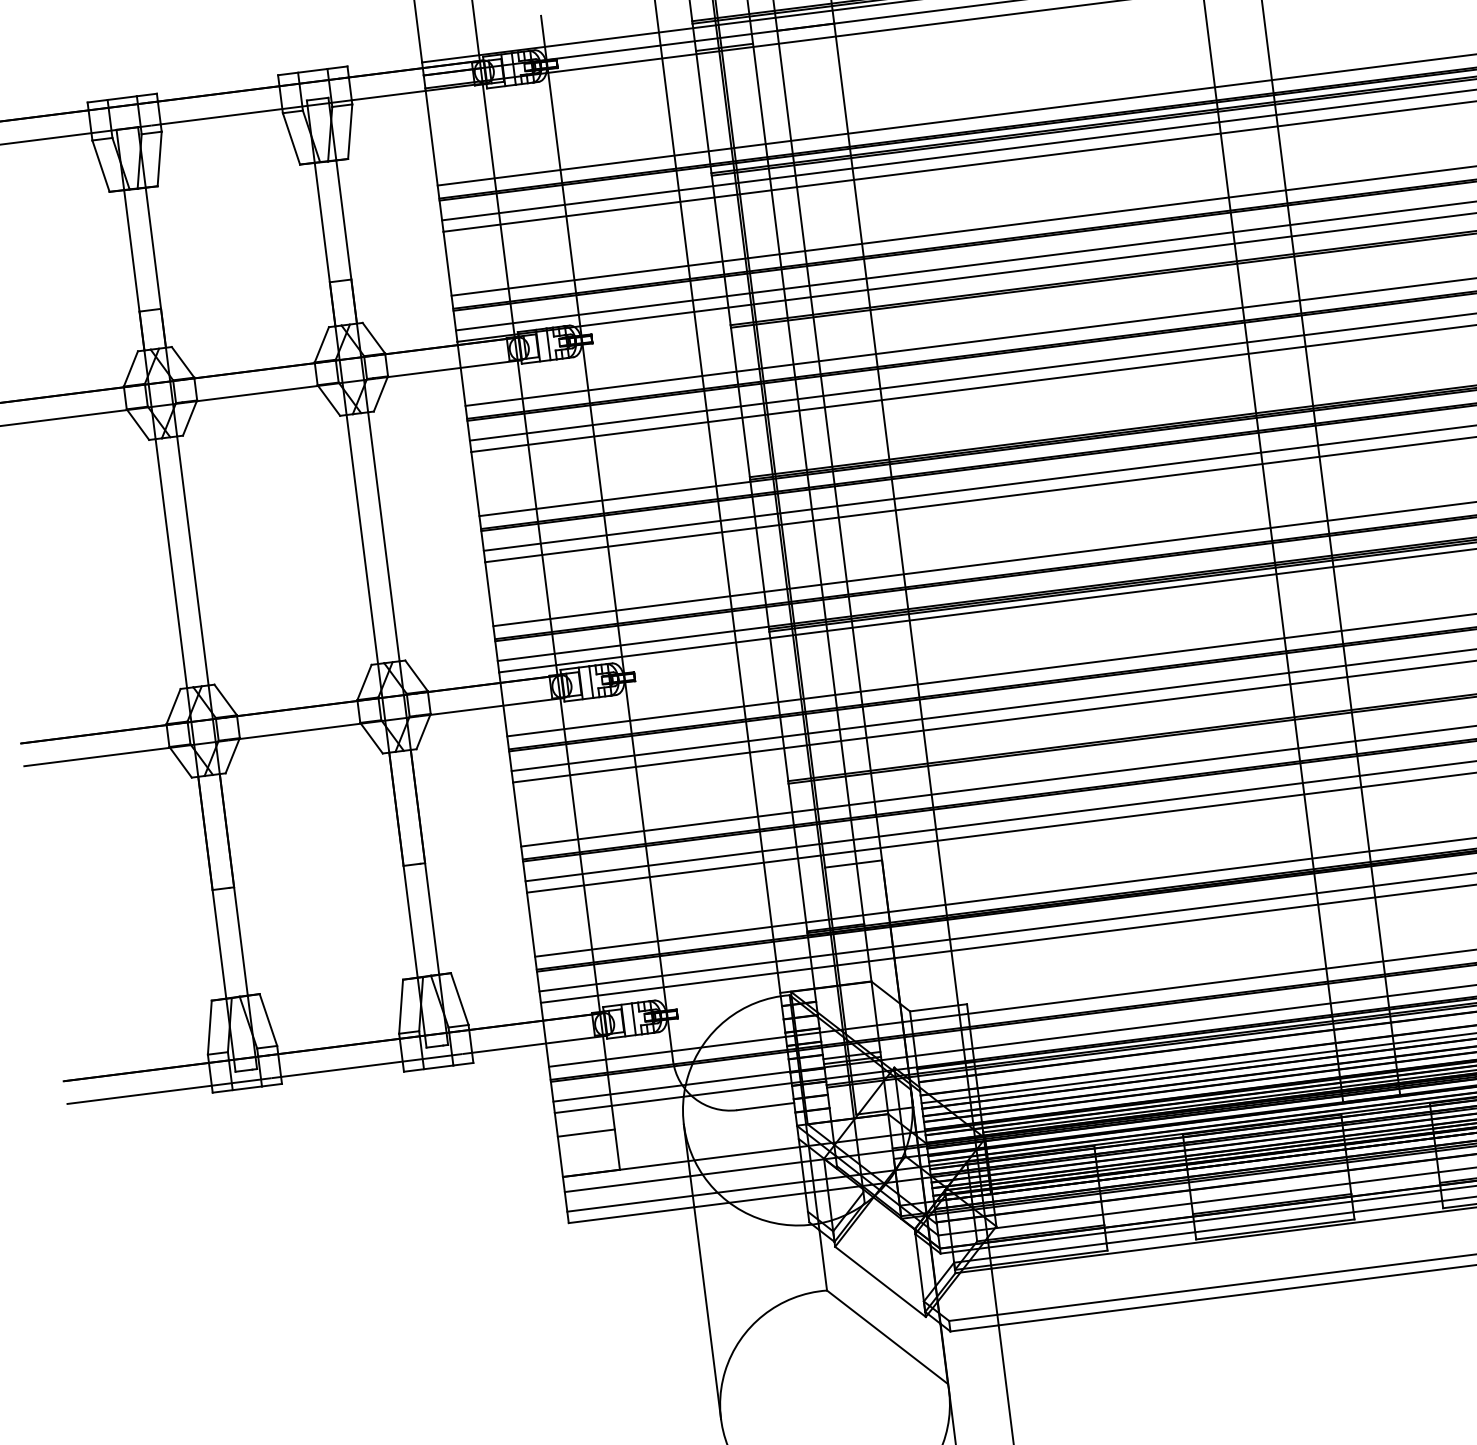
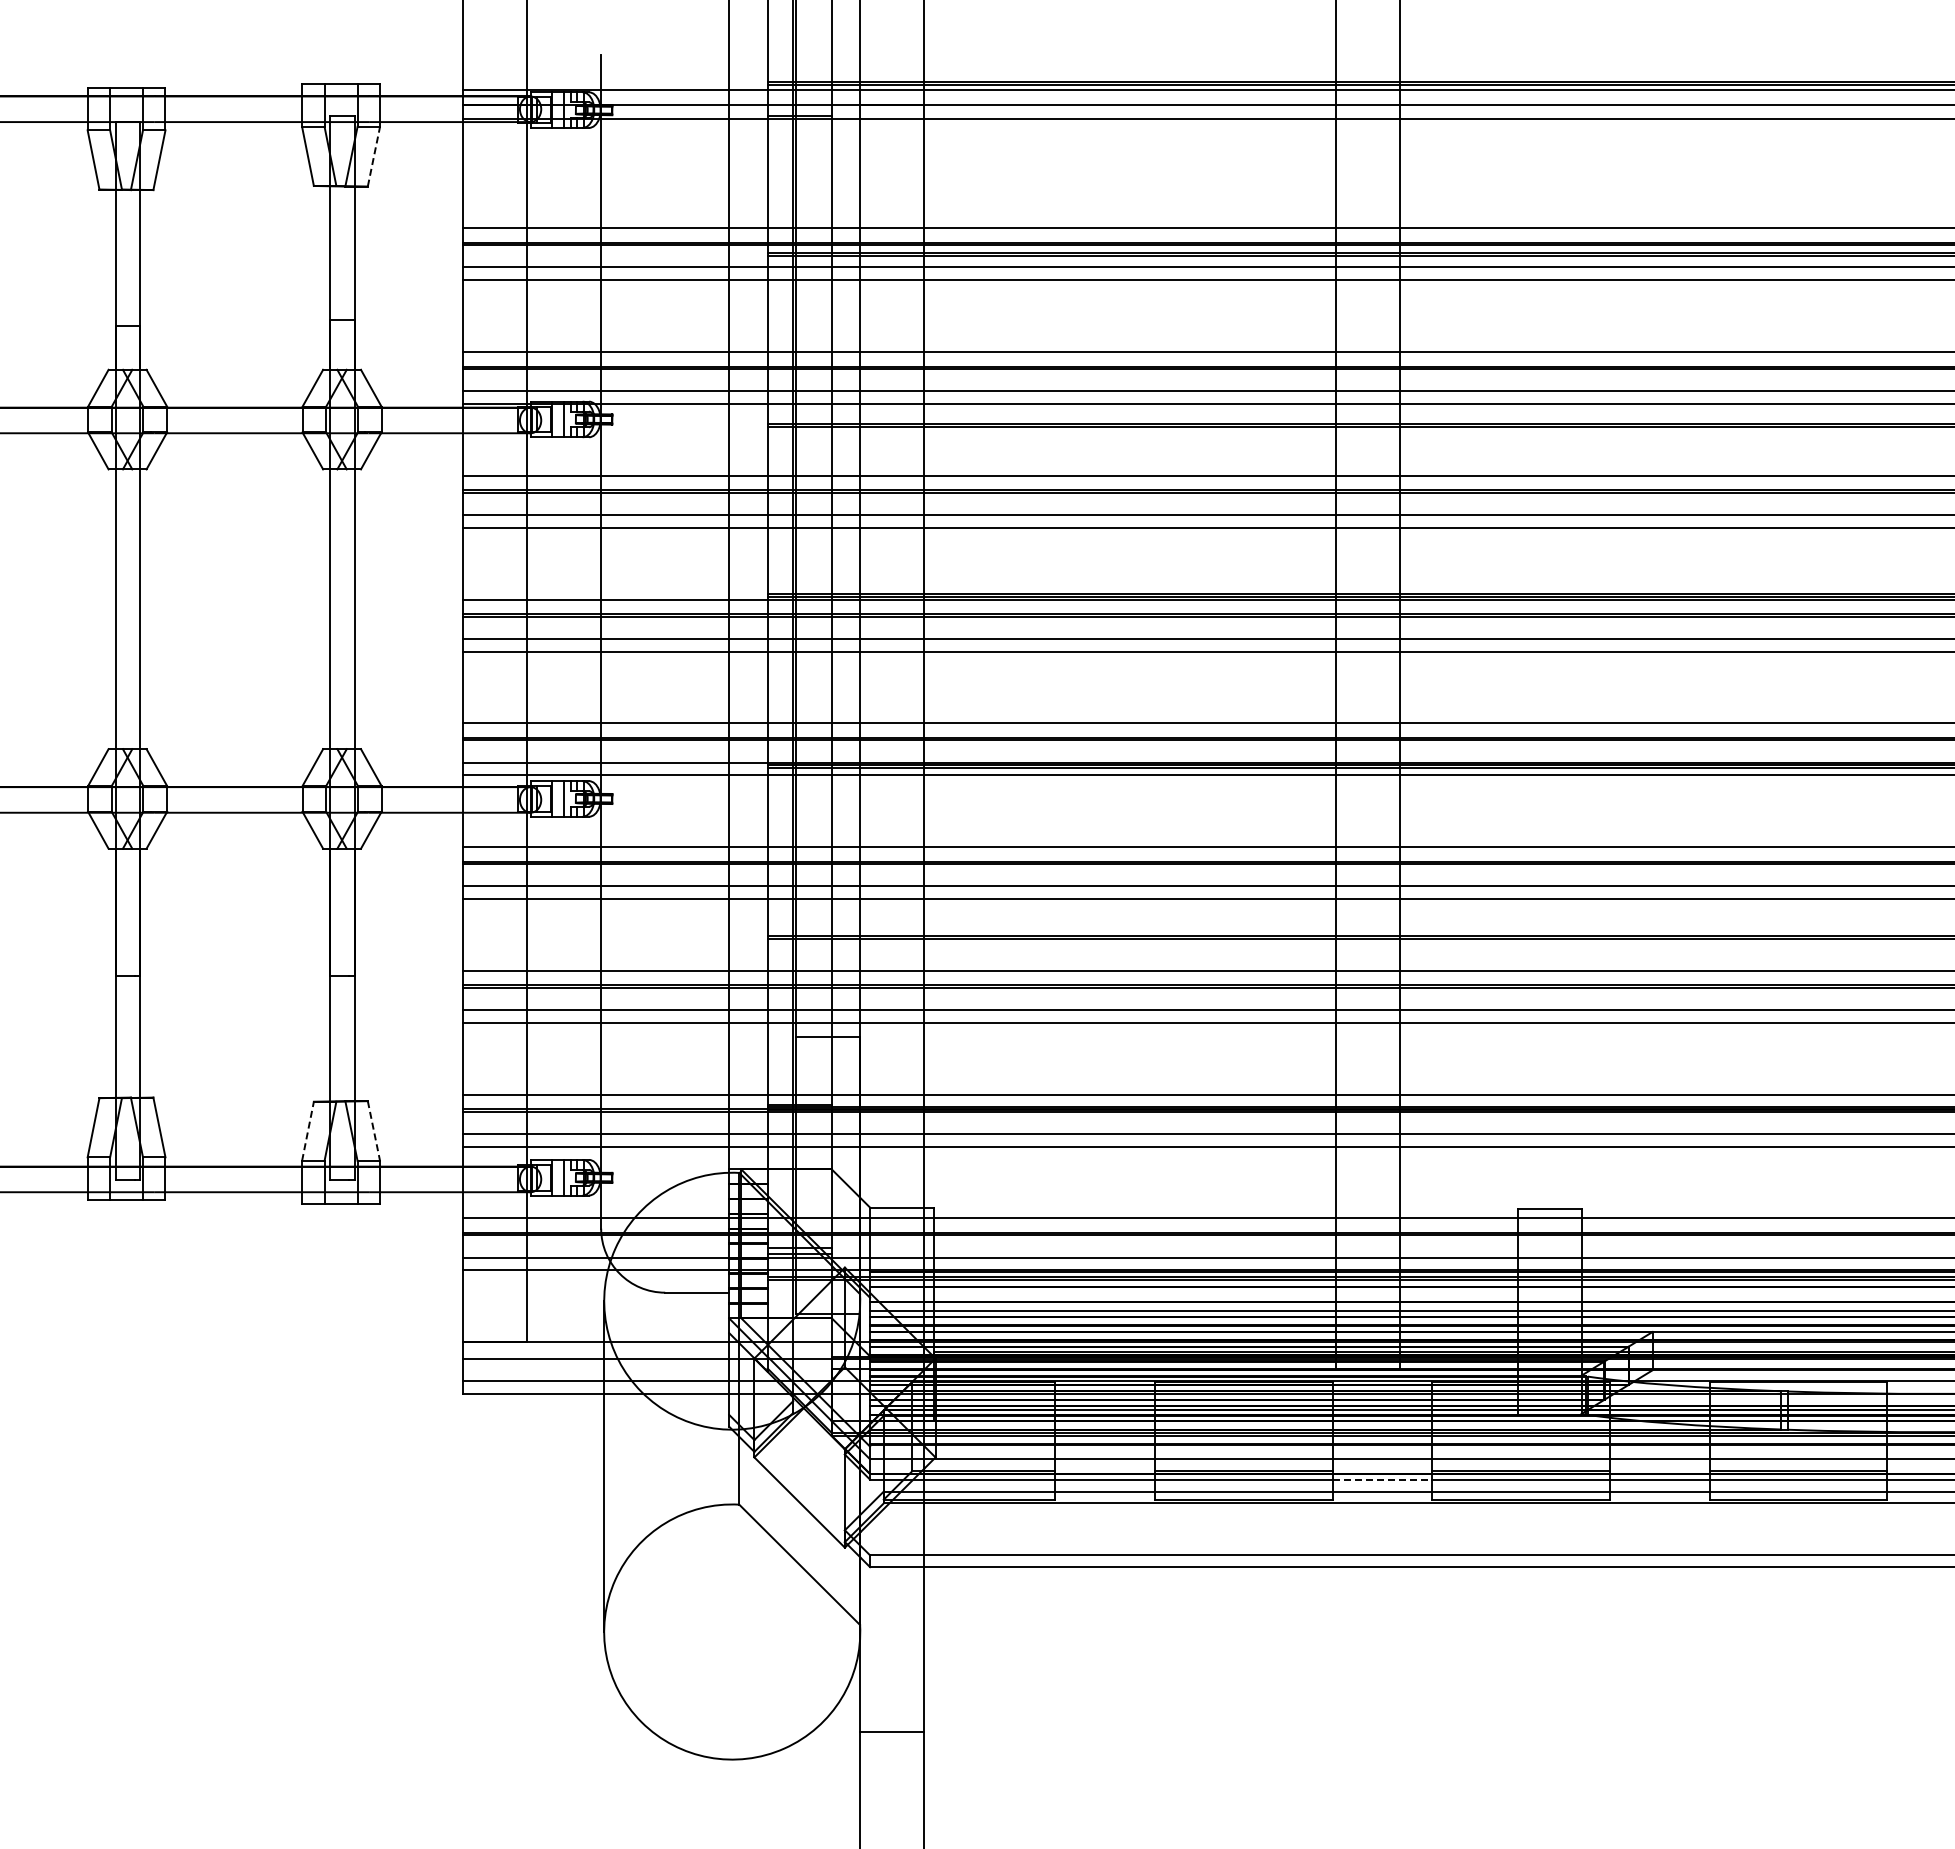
line: (349, 131) -> (373, 156), solid -> dashed
line: (459, 999) -> (373, 1131), solid -> dashed
line: (401, 1005) -> (308, 1130), solid -> dashed
line: (586, 1132) -> (495, 1296), removed
line: (1396, 1195) -> (1382, 1479), solid -> dashed

